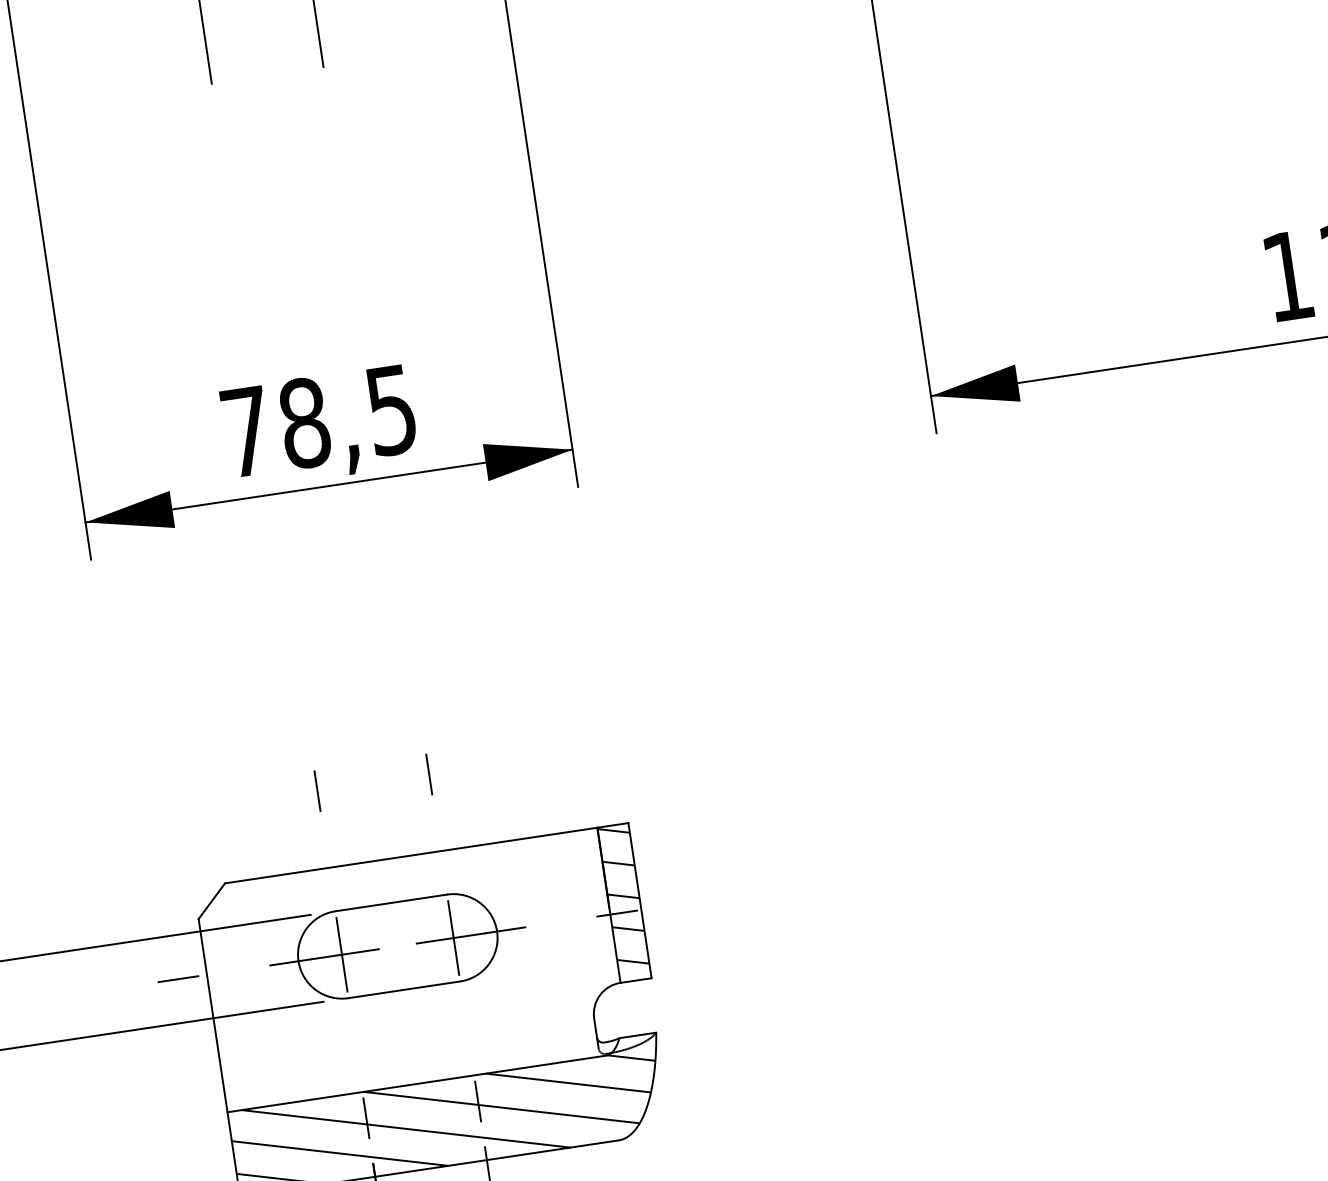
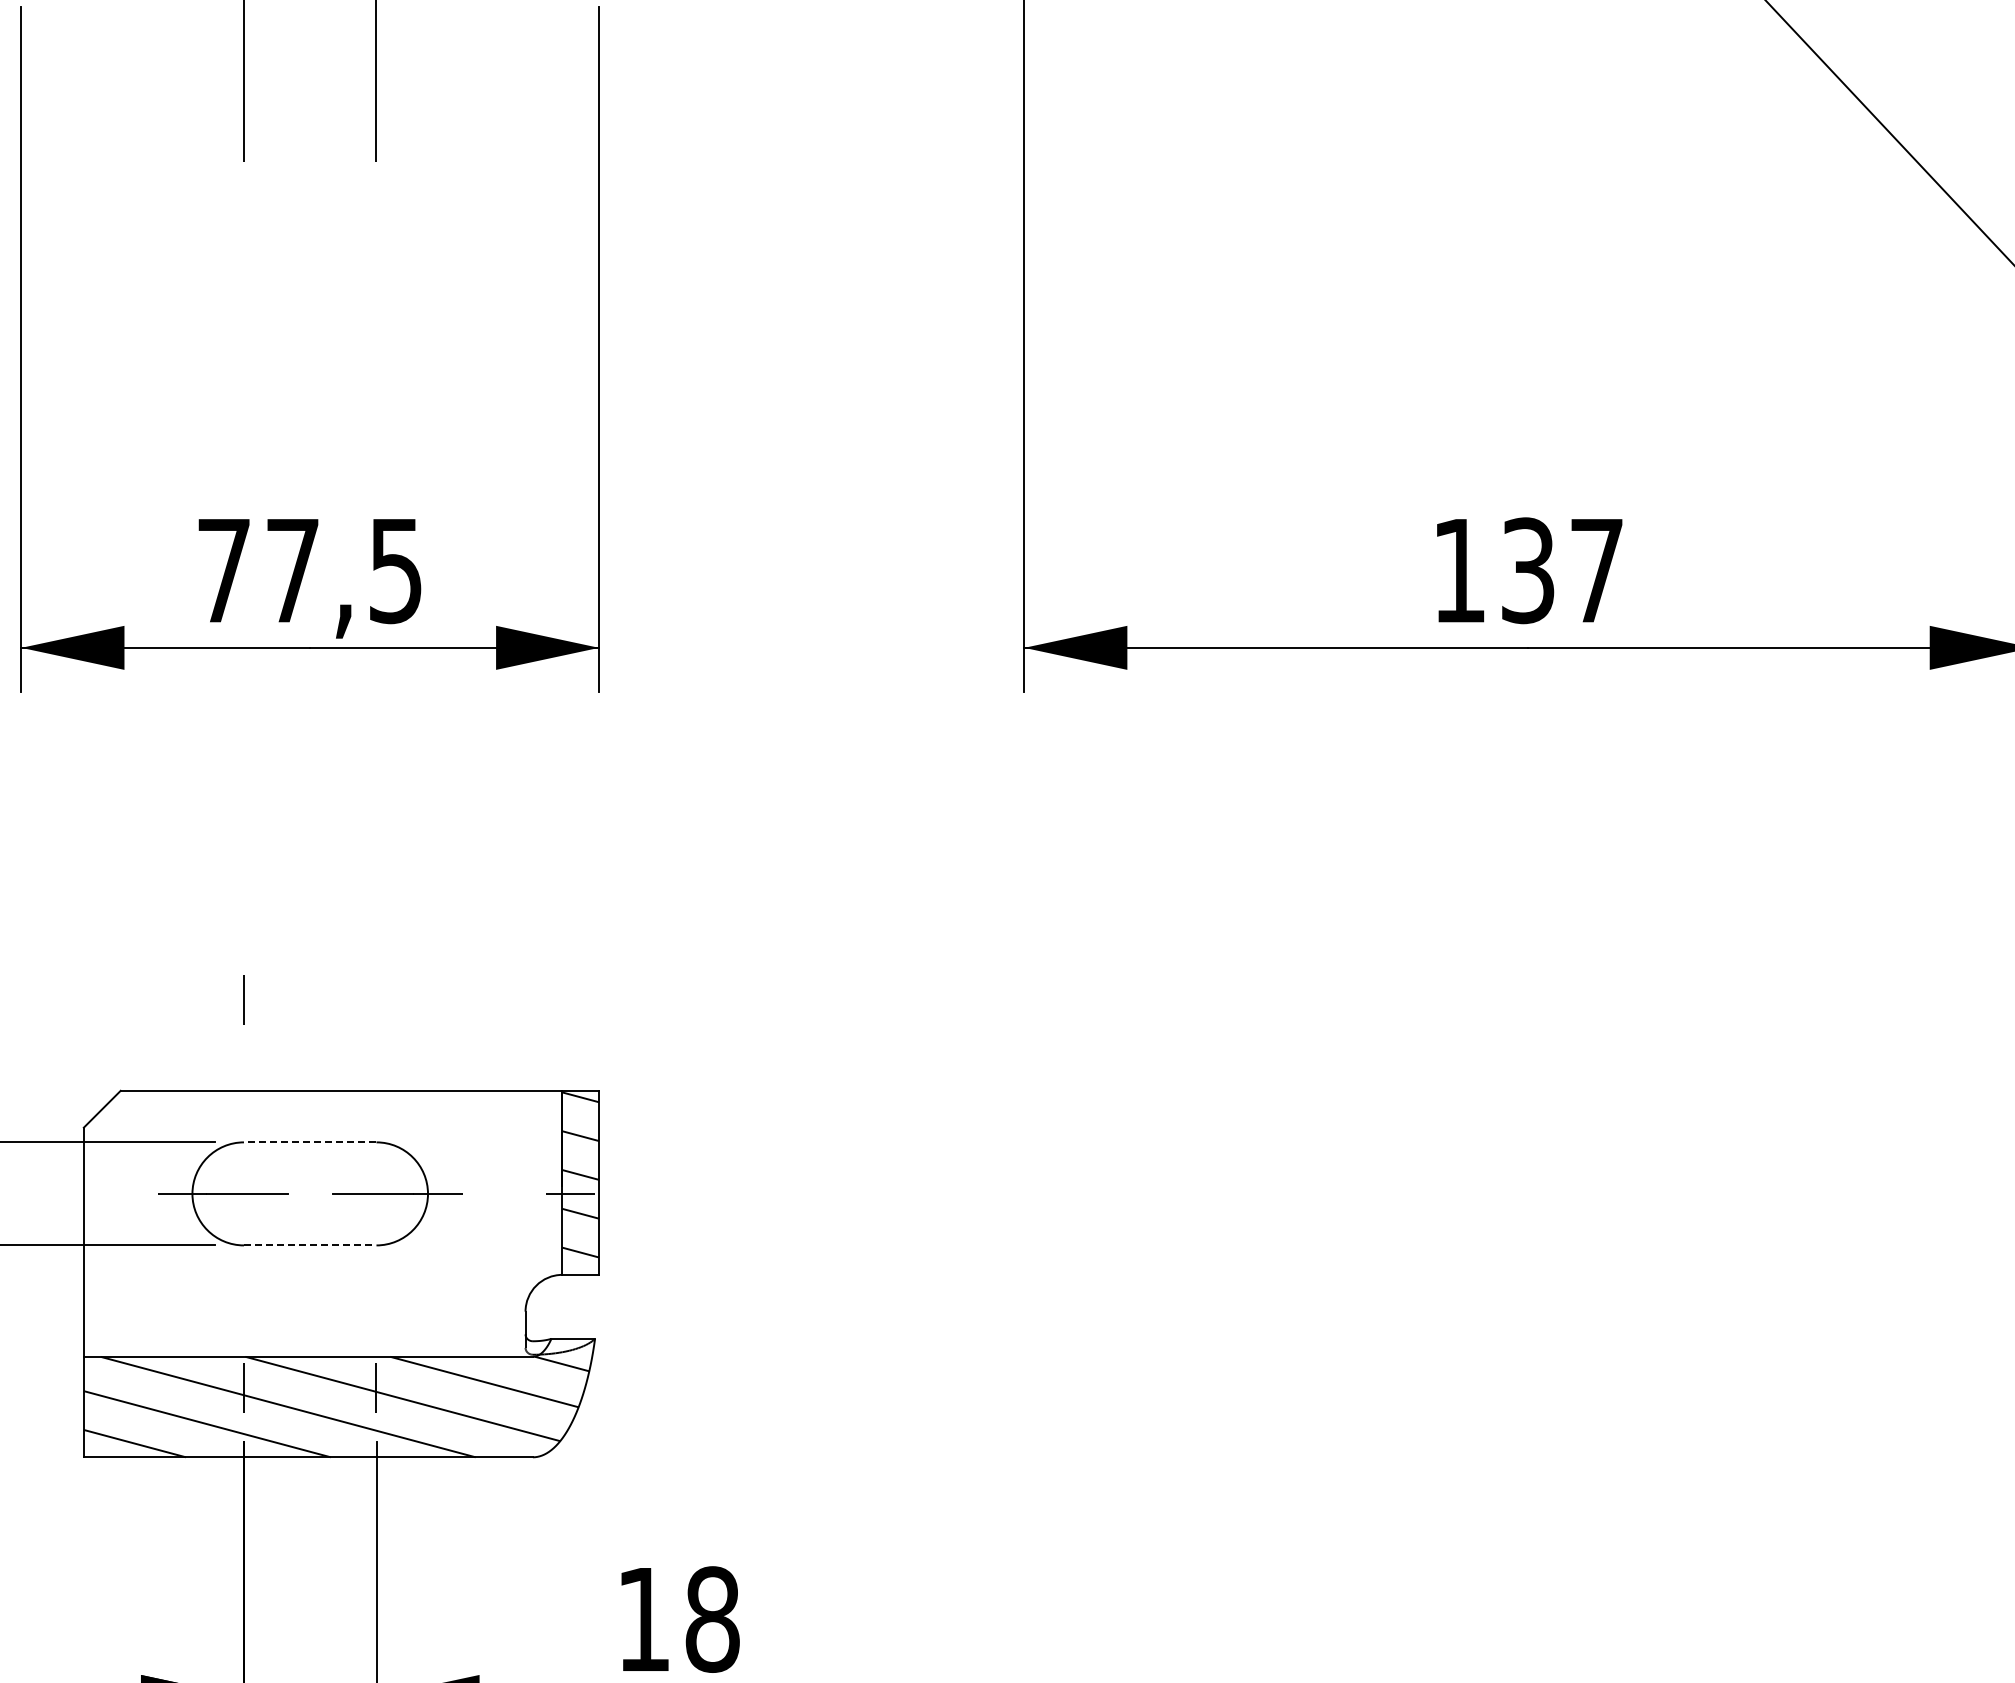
text: (305, 422) -> (293, 570), 78,5 -> 77,5
line: (429, 774) -> (376, 999), removed
line: (390, 903) -> (309, 1142), solid -> dashed
line: (453, 937) -> (376, 1193), removed
line: (341, 954) -> (243, 1193), removed
line: (177, 978) -> (49, 1193), removed
line: (404, 989) -> (310, 1245), solid -> dashed

